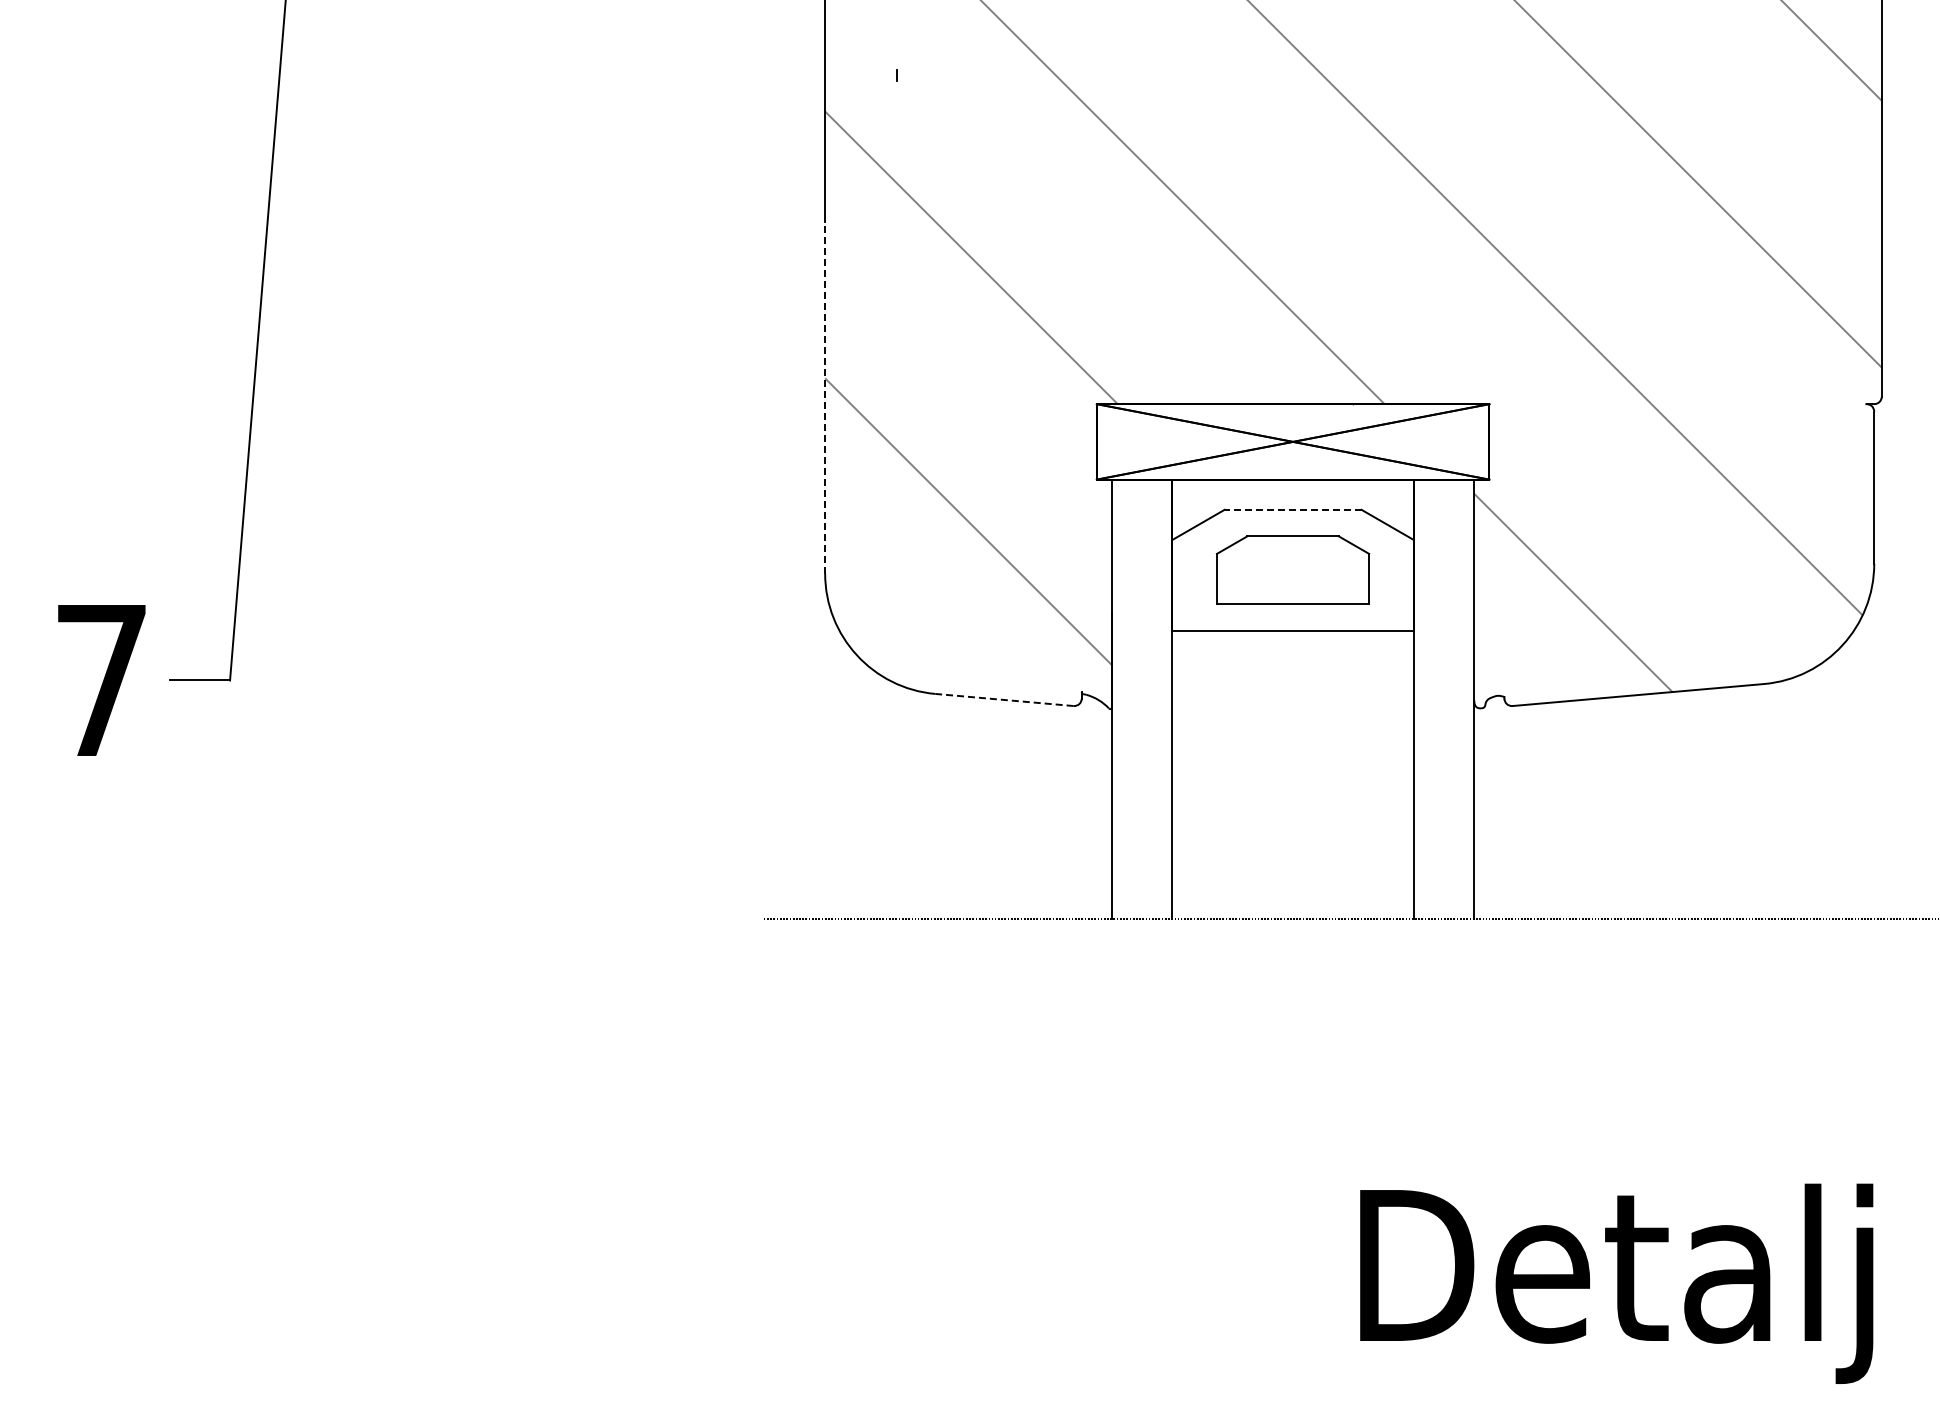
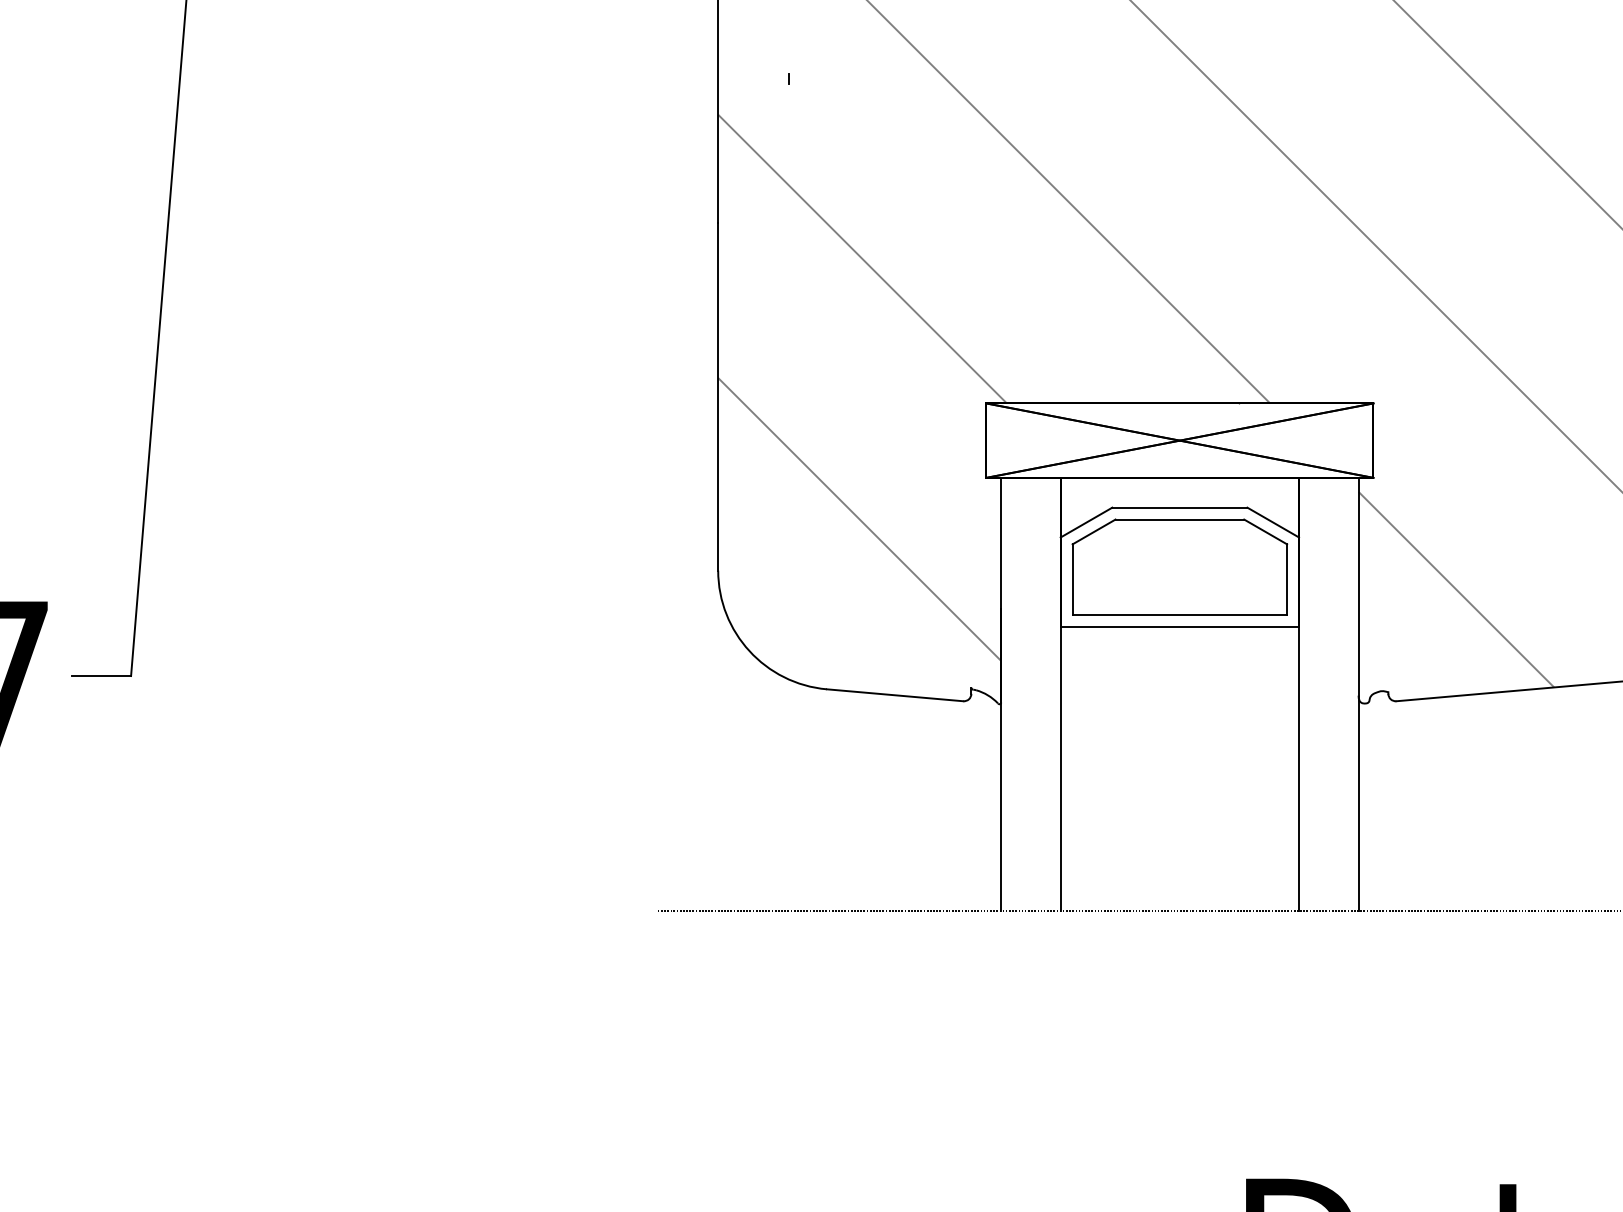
line: (825, 397) -> (718, 396), dashed -> solid
line: (1292, 509) -> (1179, 507), dashed -> solid
part: (1292, 569) -> (1179, 566), size x1.43
line: (1003, 699) -> (894, 694), dashed -> solid

